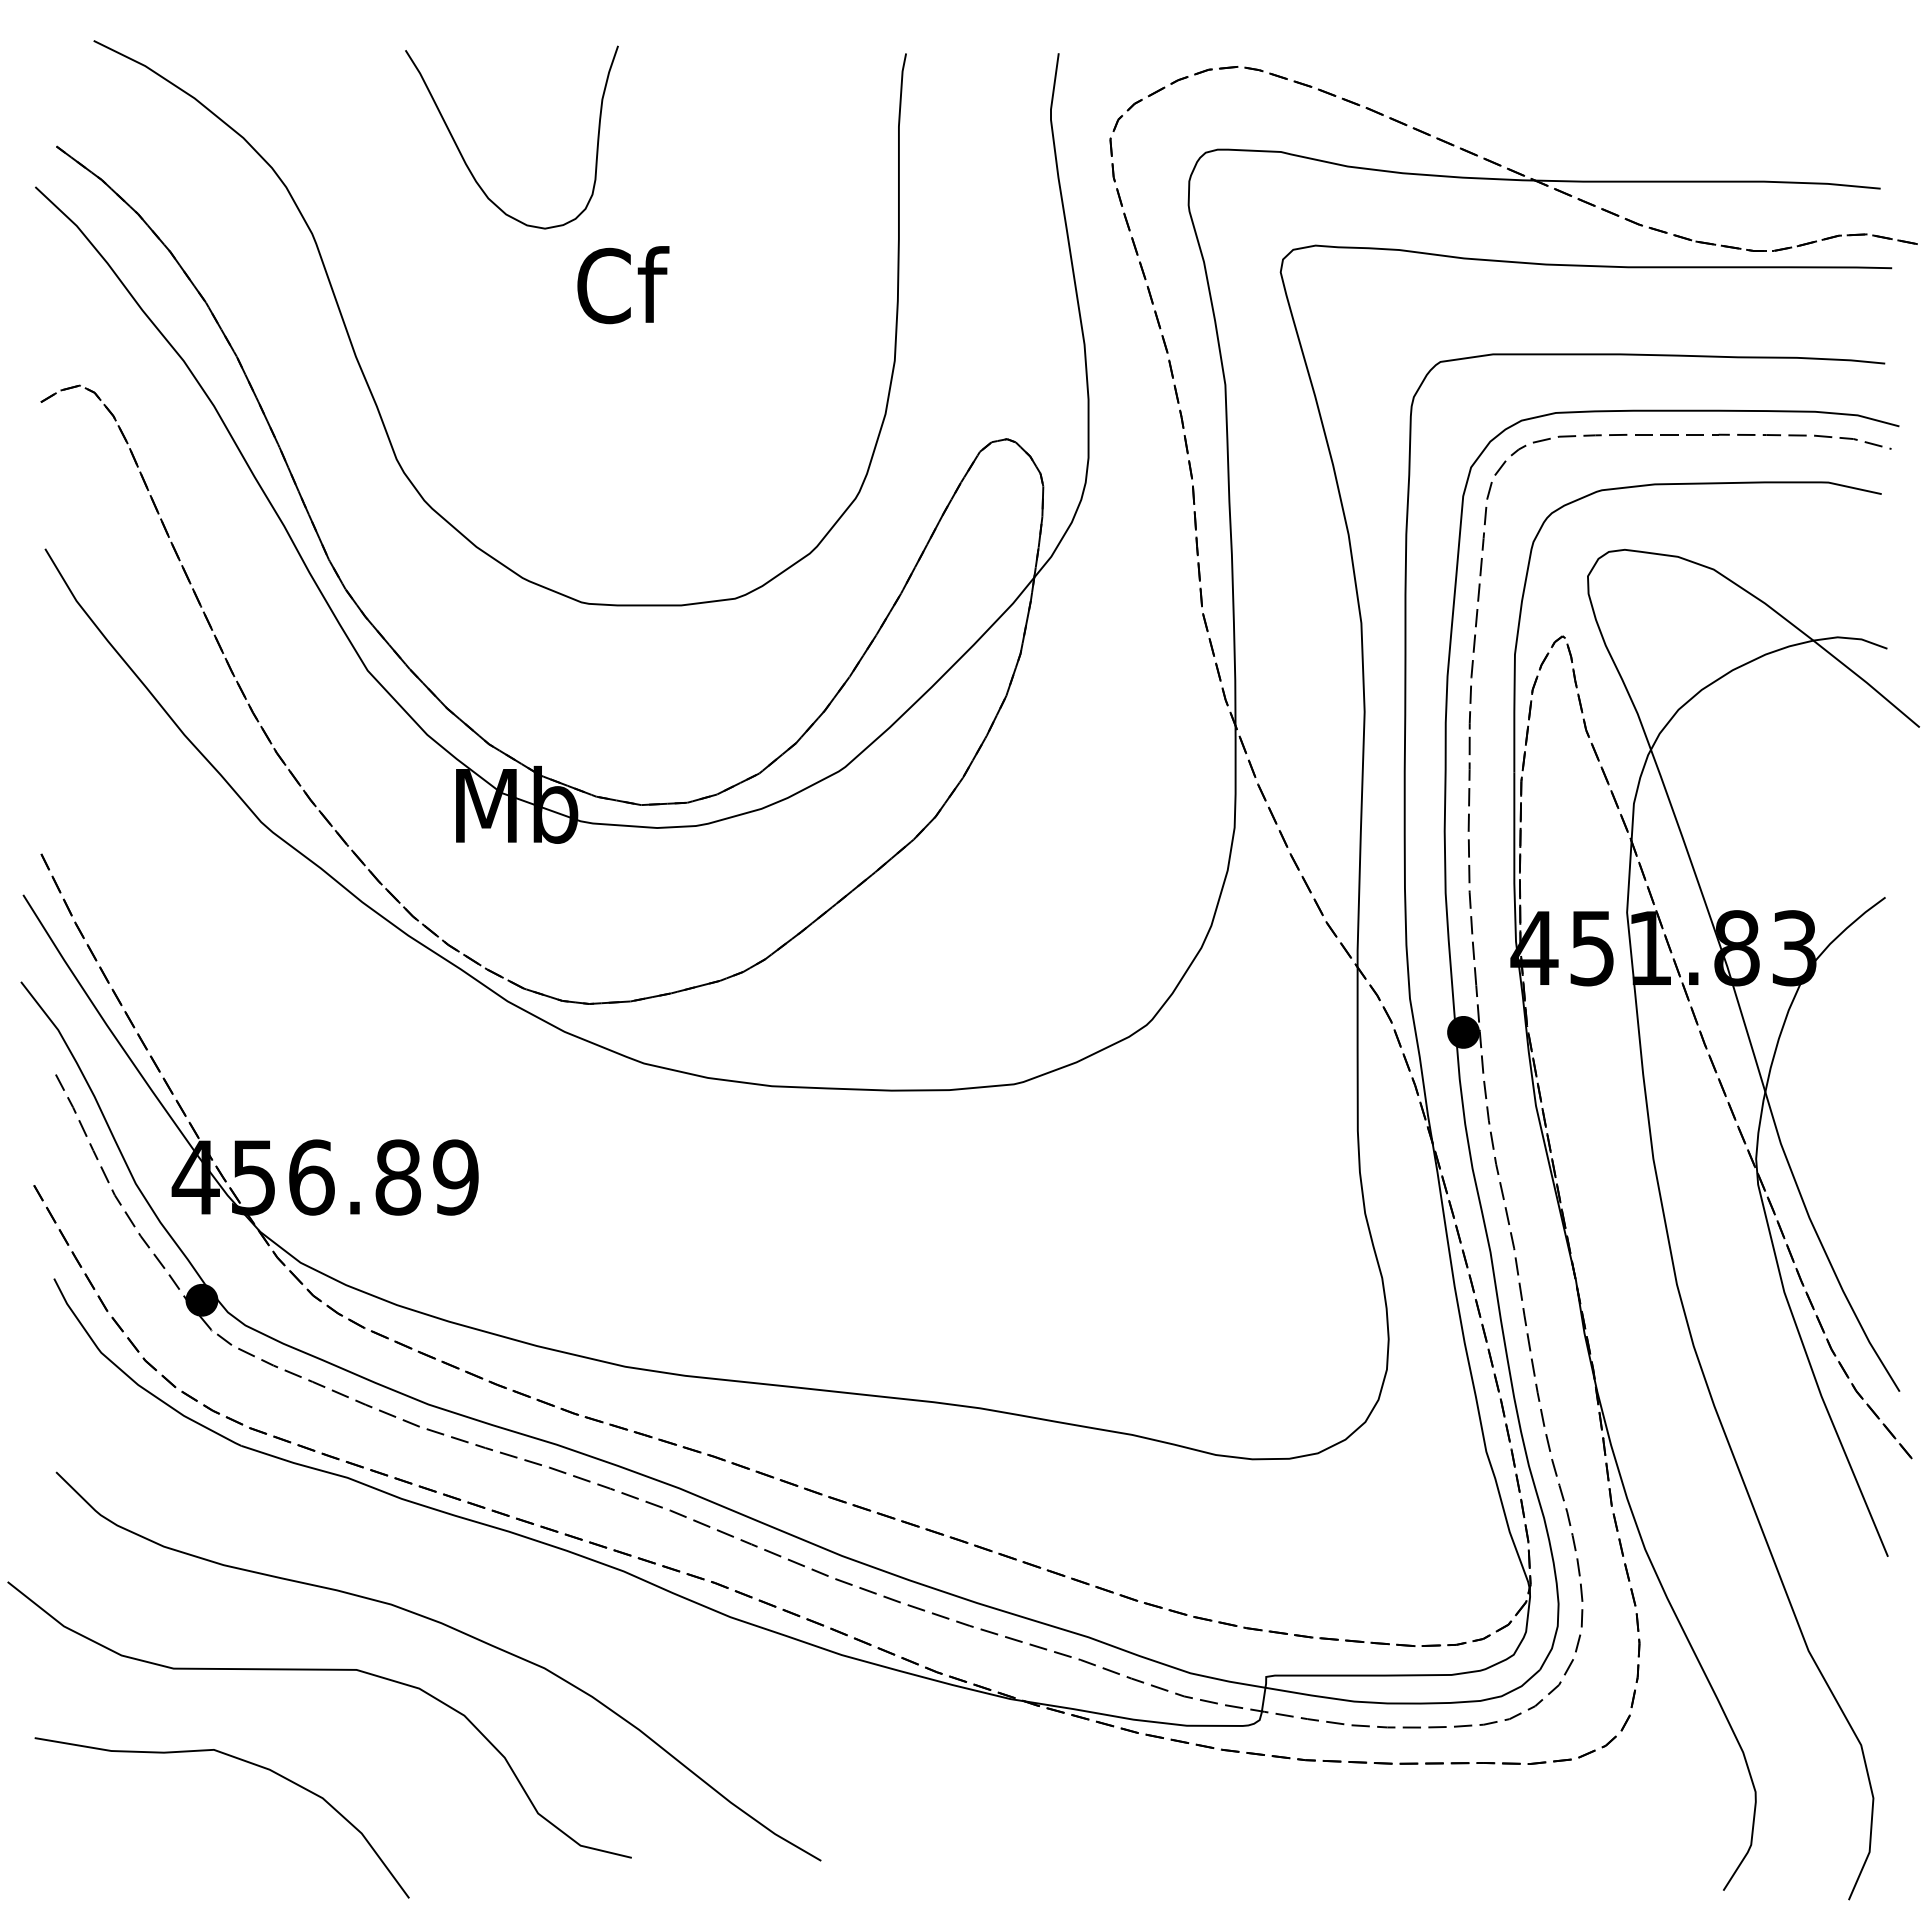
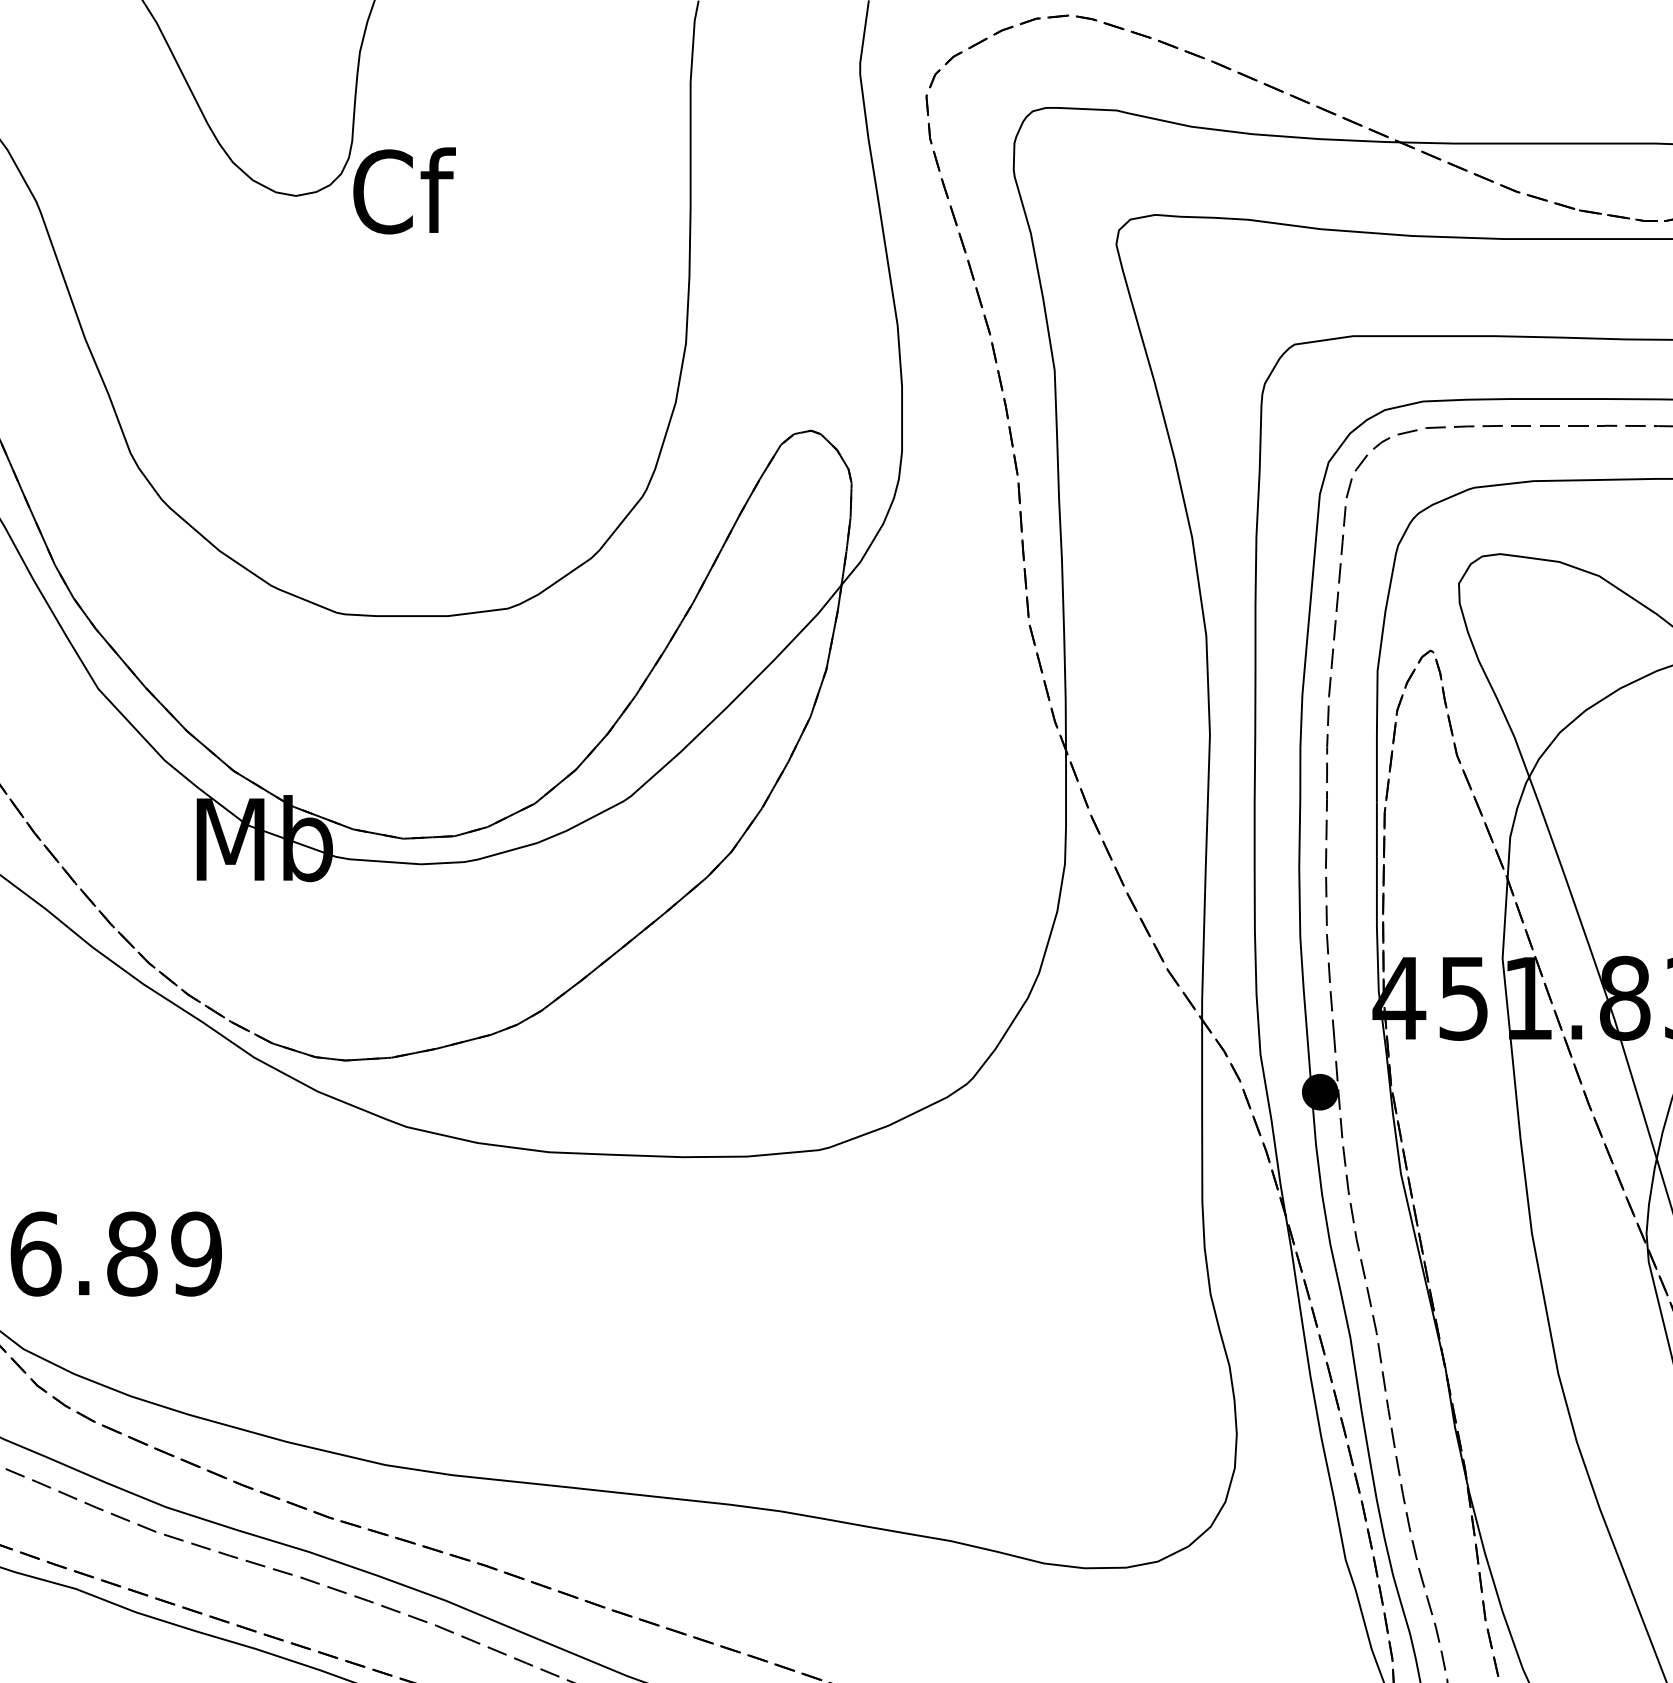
text: (623, 285) -> (404, 191), moved

